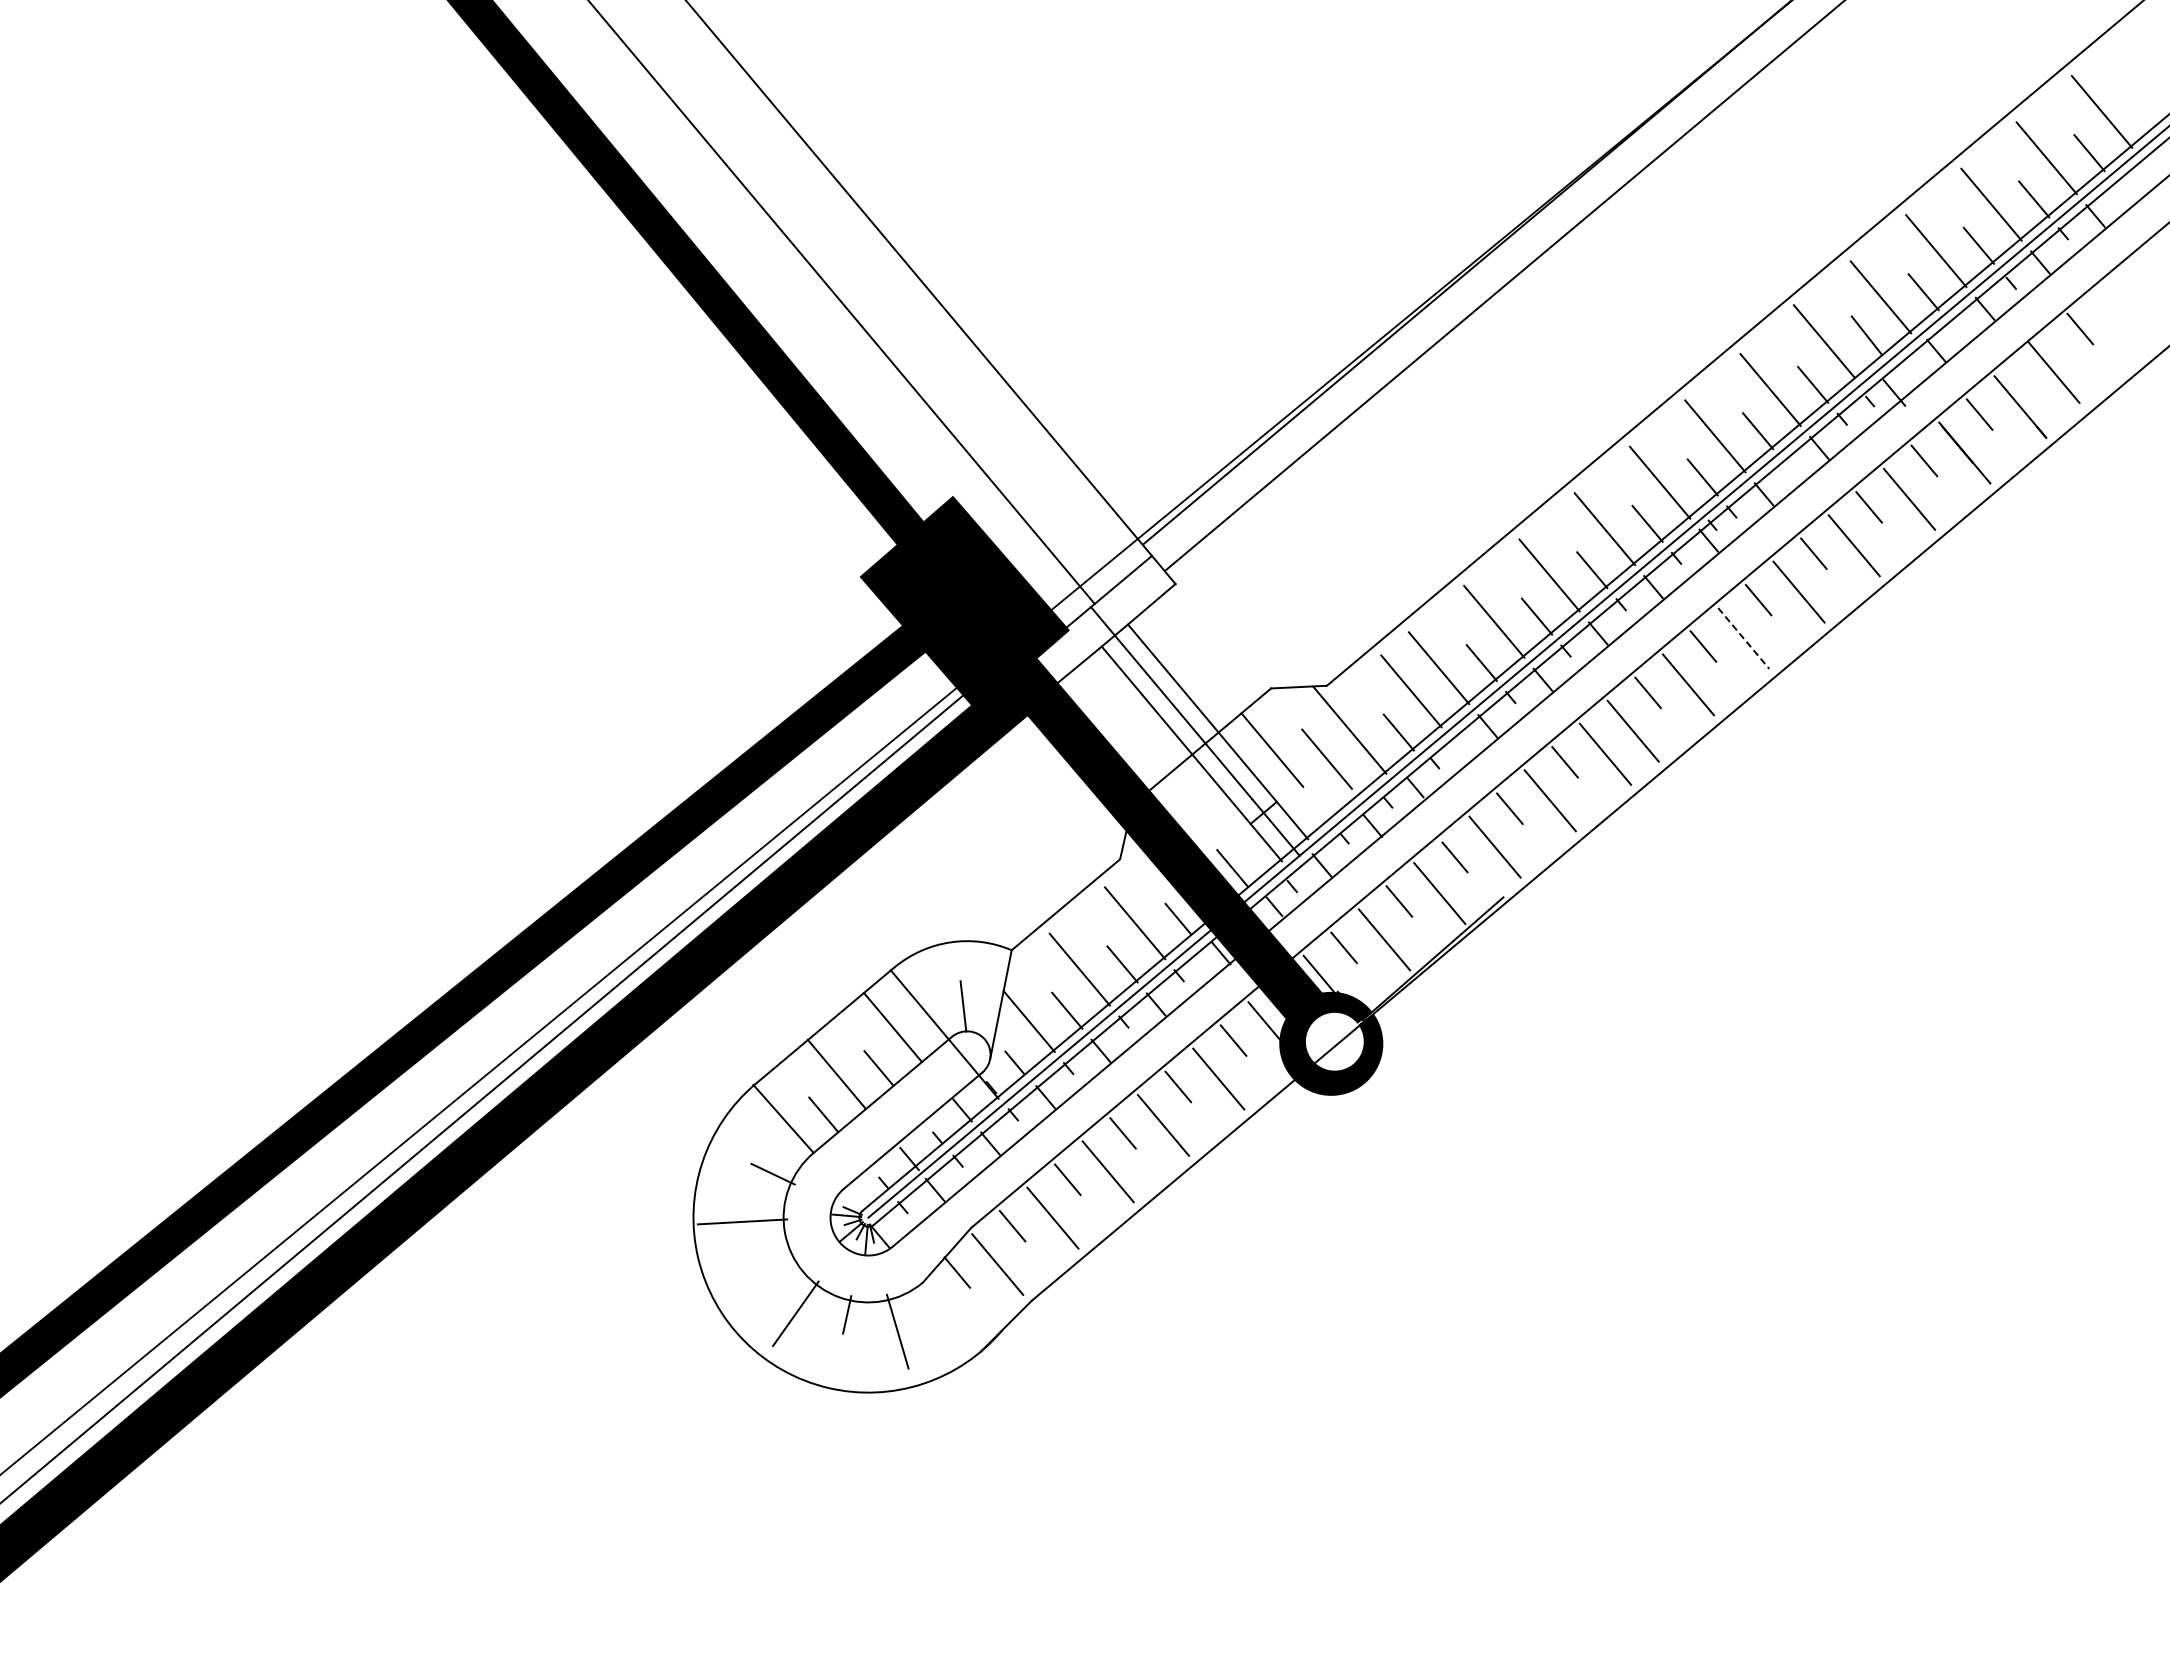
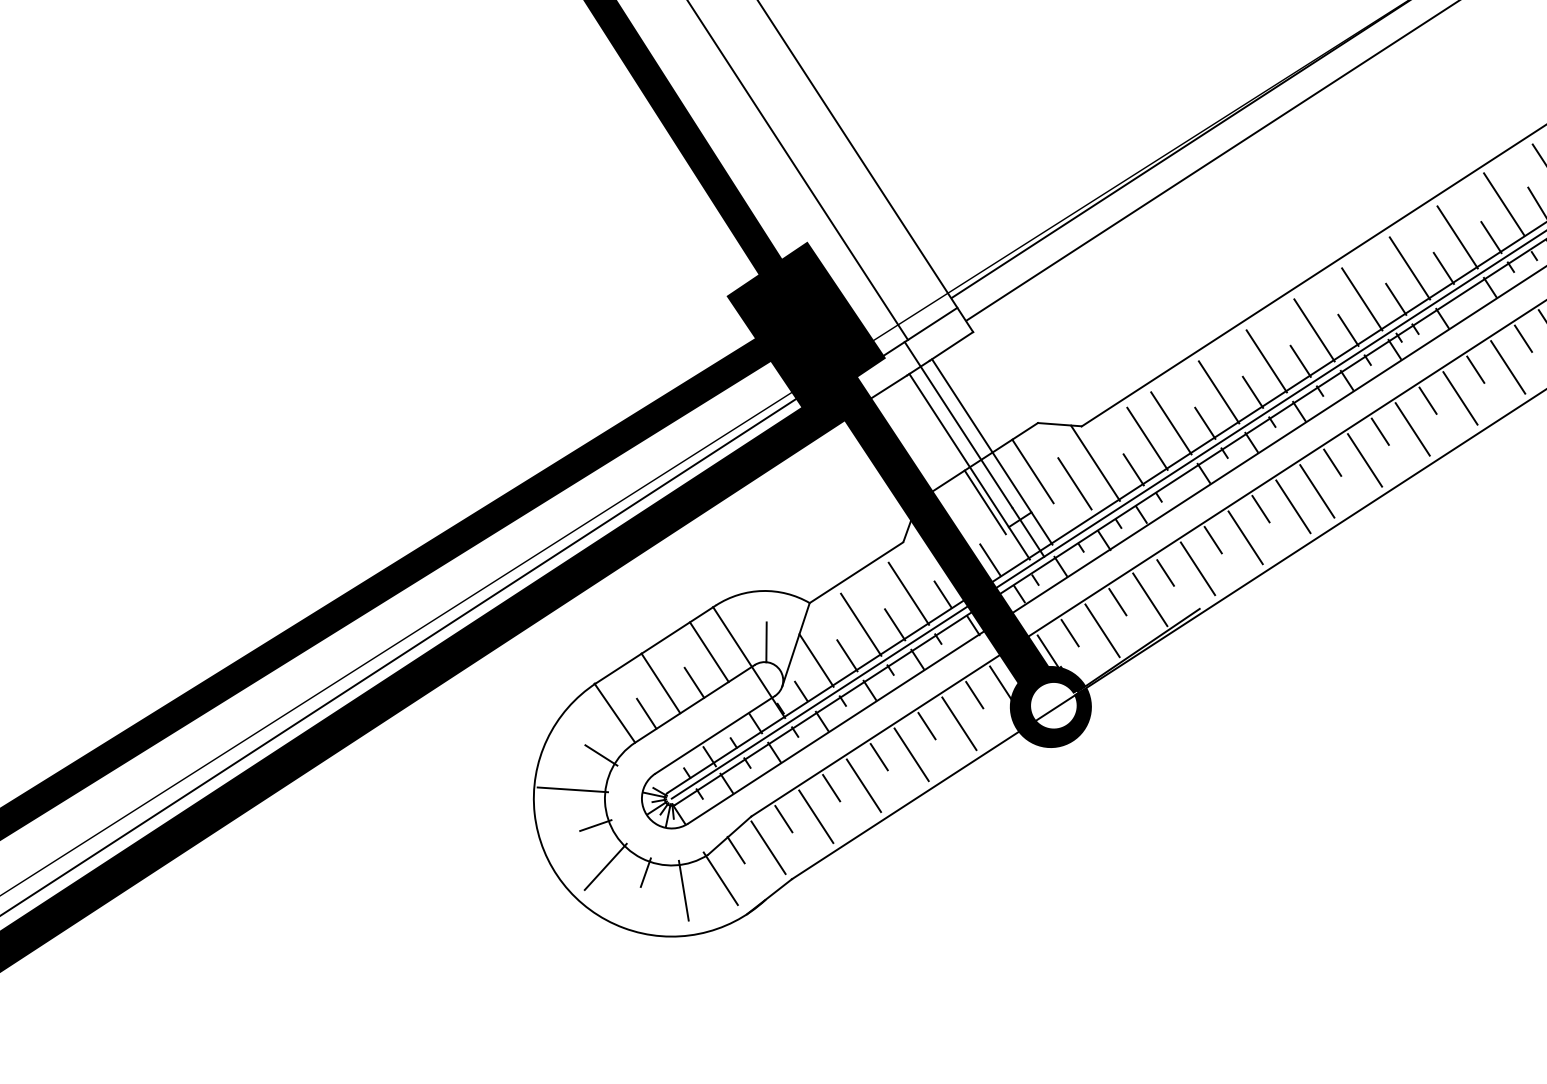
line: (1743, 638) -> (1412, 429), dashed -> solid
line: (1216, 796) -> (984, 502), added
line: (776, 1263) -> (595, 825), added
line: (941, 1310) -> (720, 878), added

